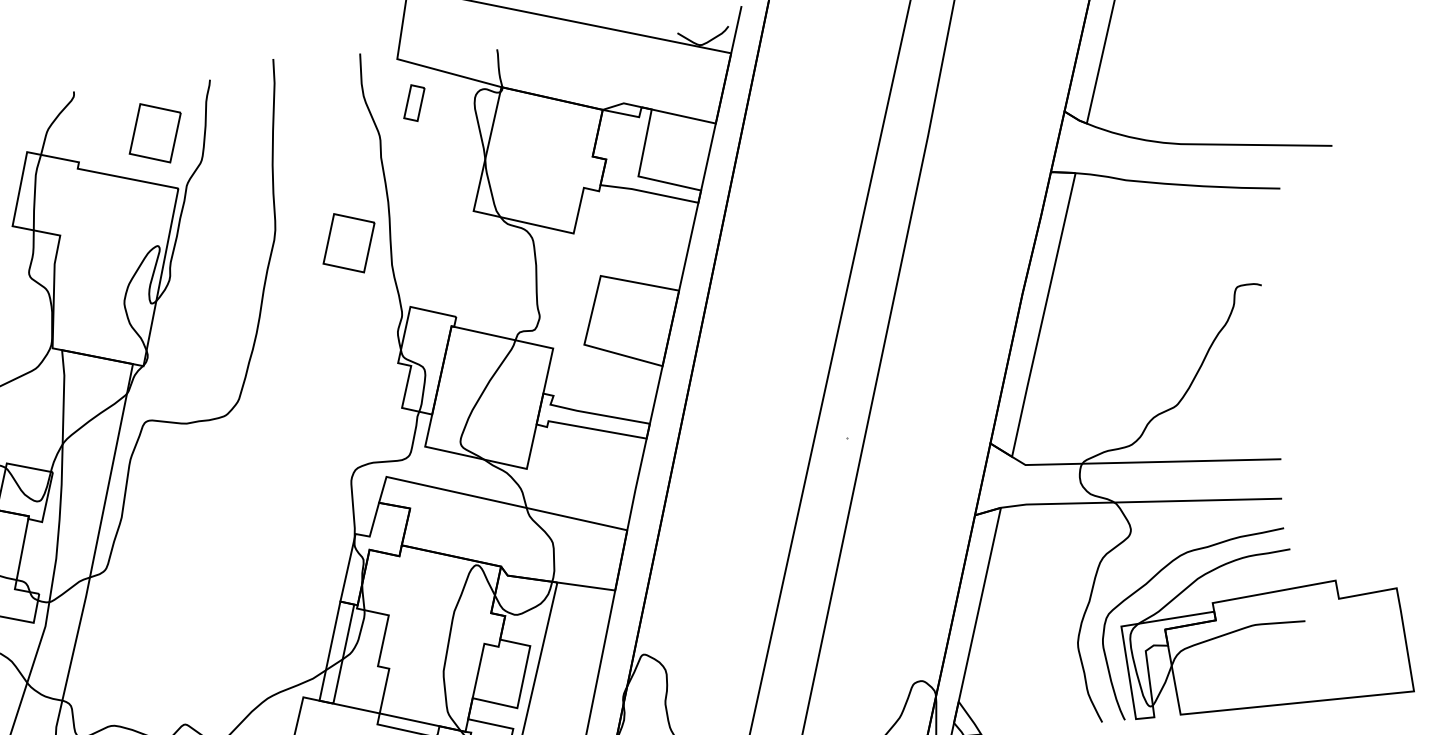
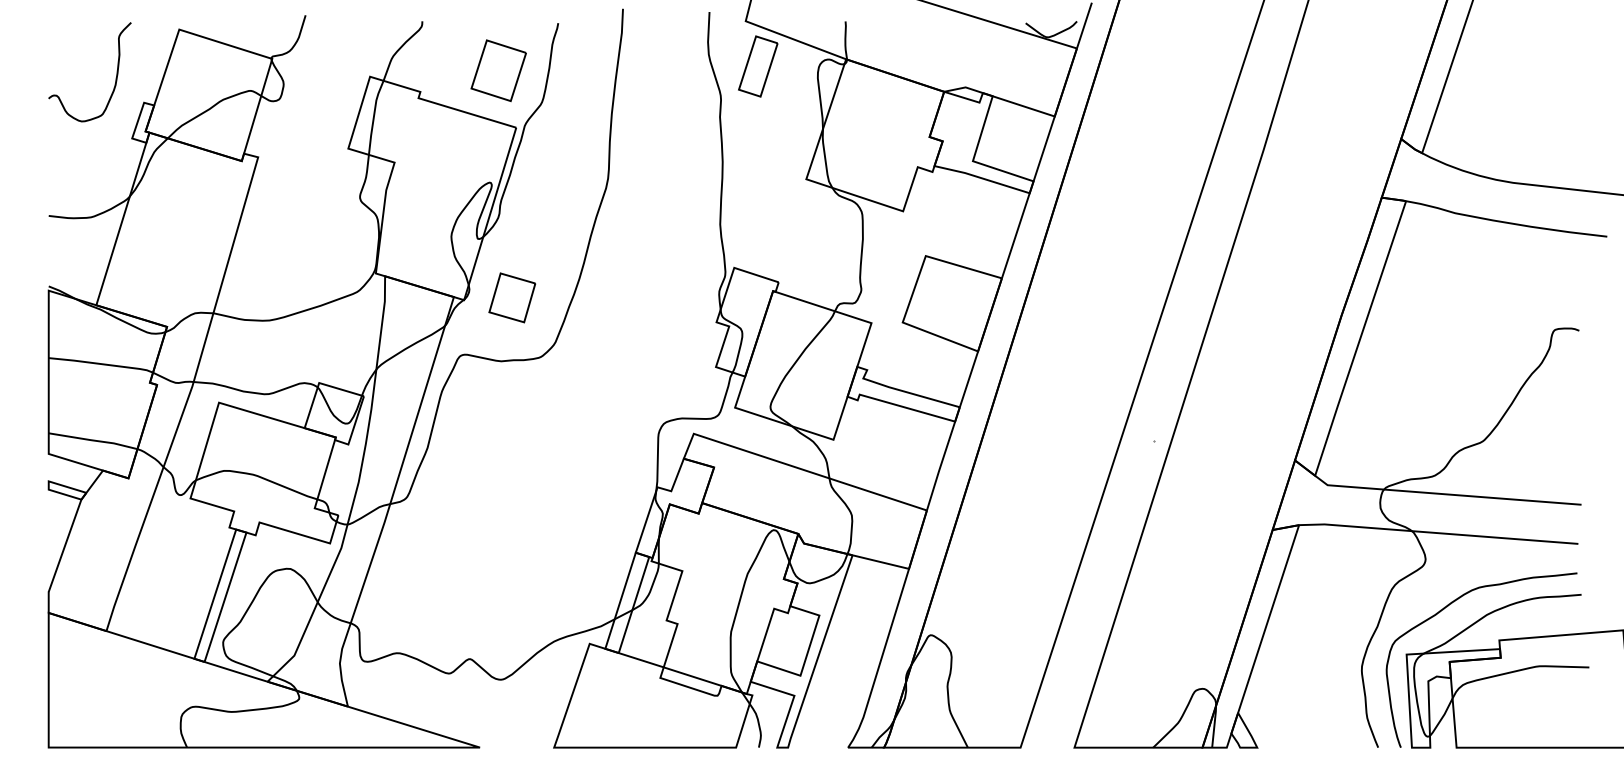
part: (414, 103) -> (758, 66), size x1.67
part: (348, 243) -> (679, 198), removed
part: (191, 358) -> (512, 297), added

